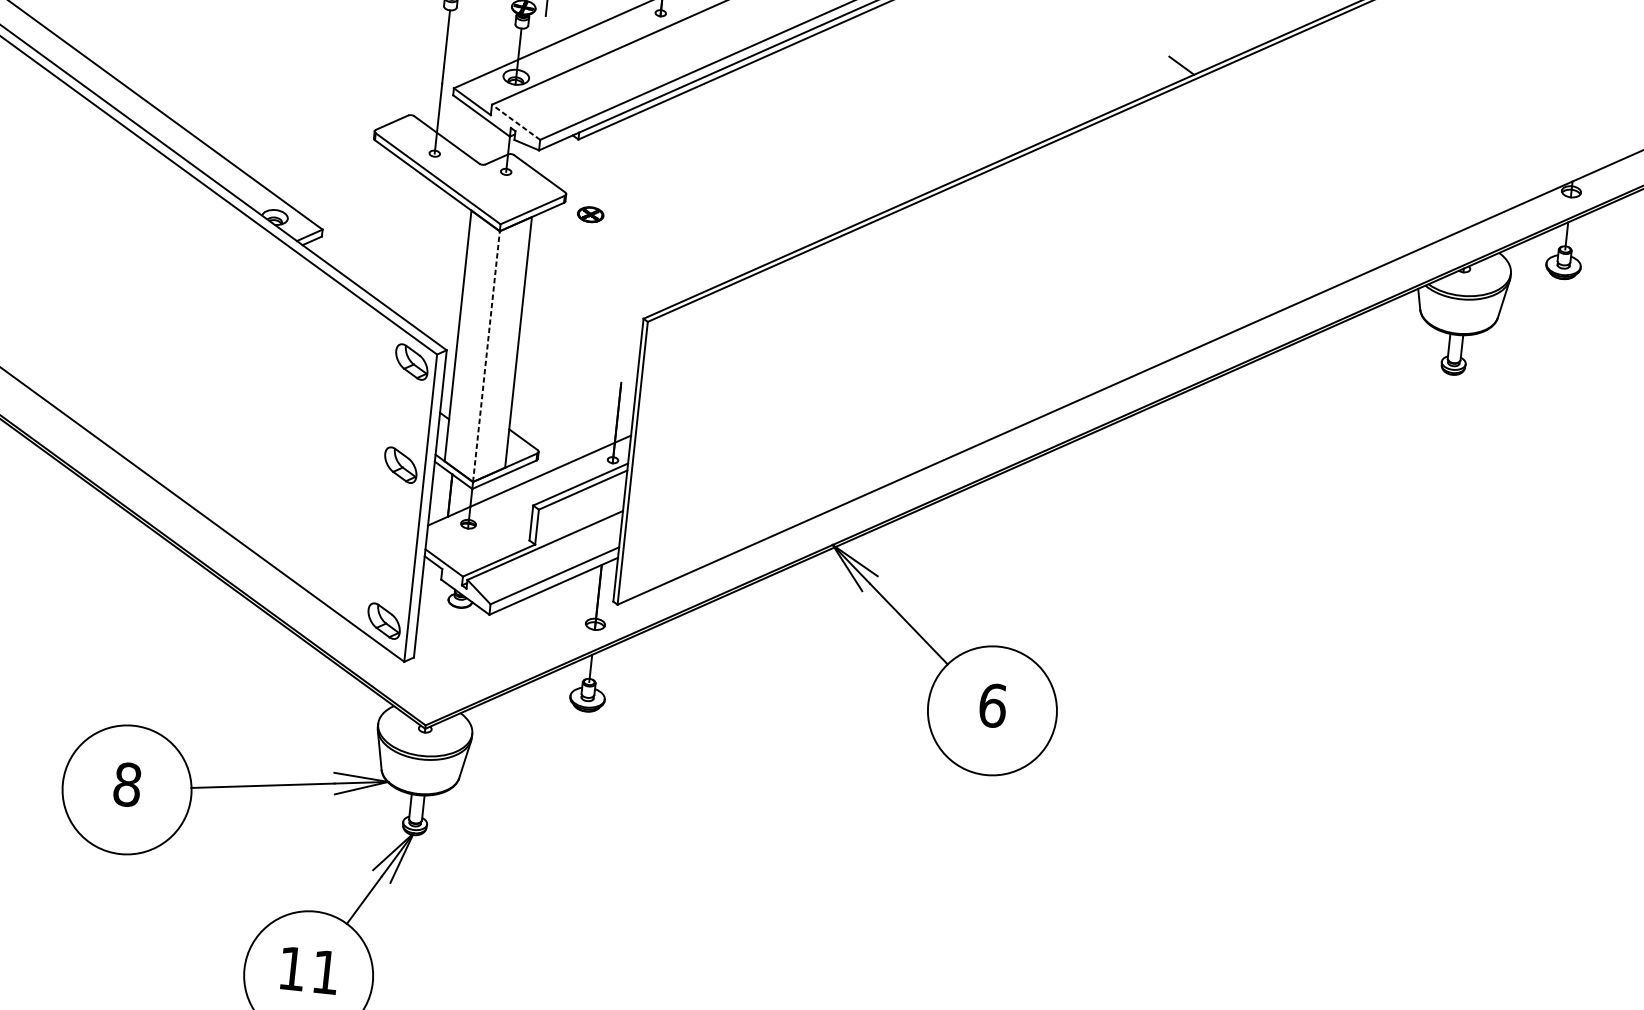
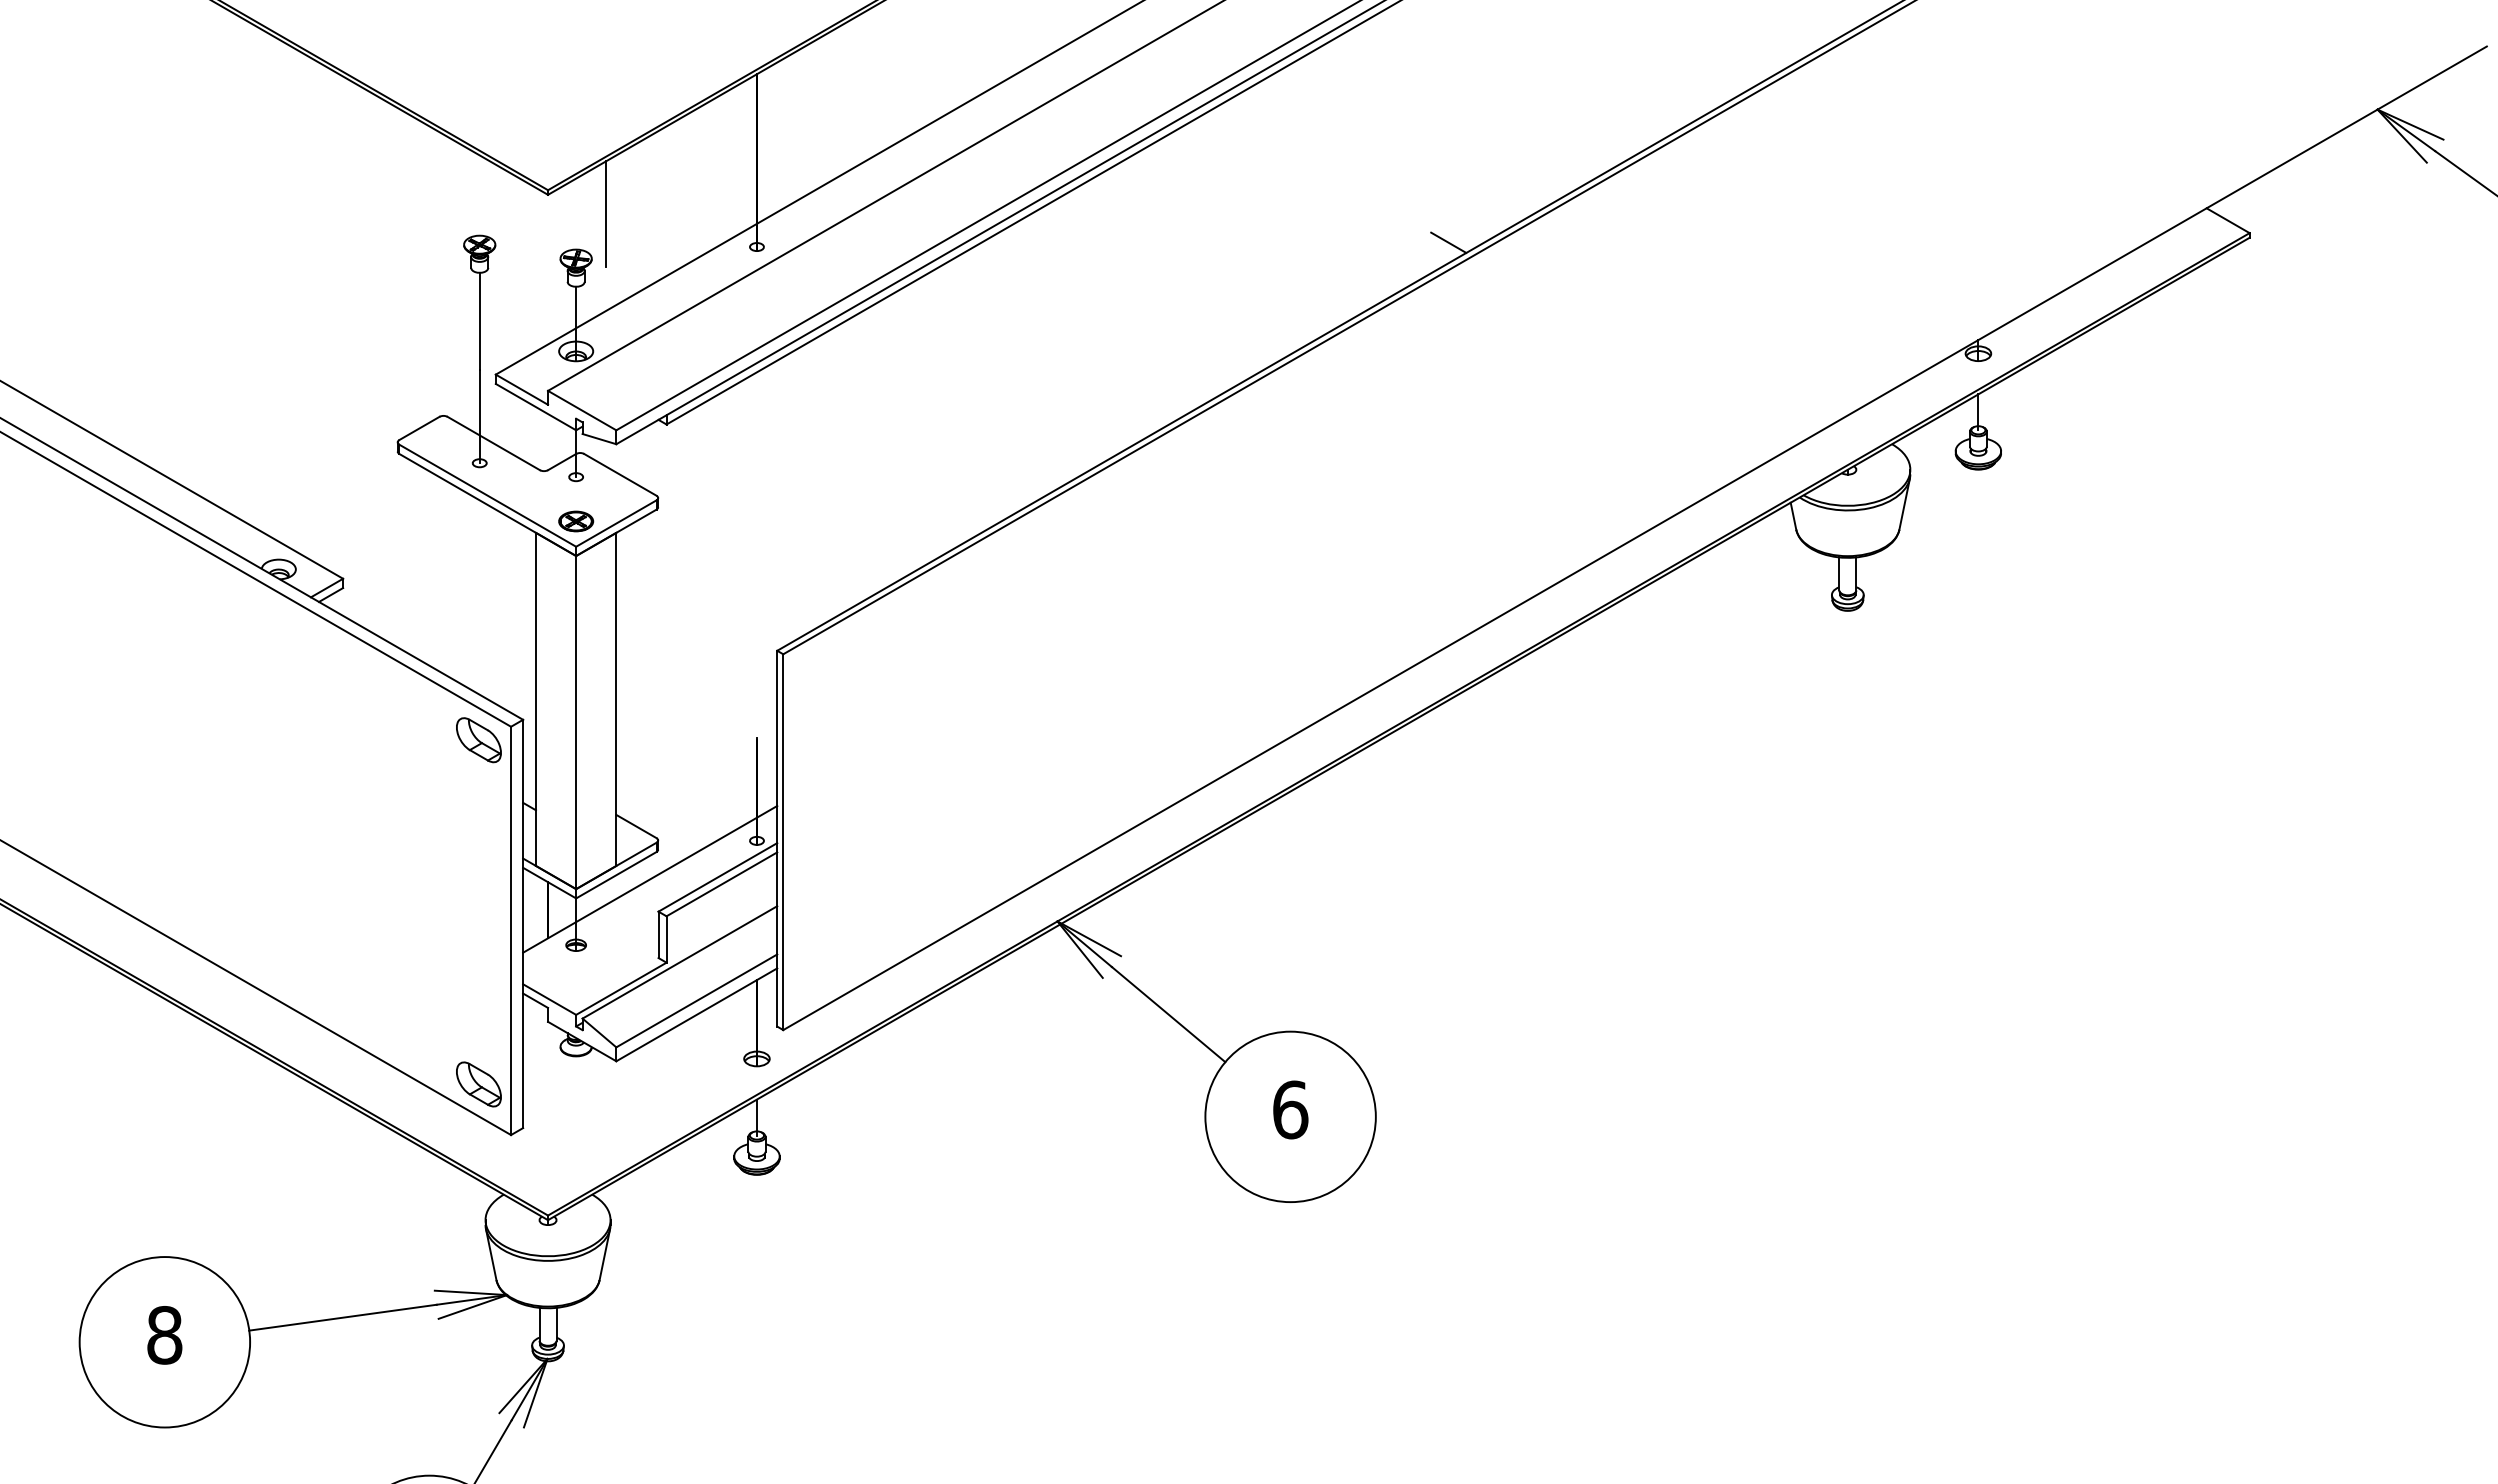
line: (515, 122) -> (581, 410), dashed -> solid
part: (590, 214) -> (576, 521), moved
line: (486, 356) -> (576, 722), dashed -> solid
part: (400, 465) -> (478, 877), removed

